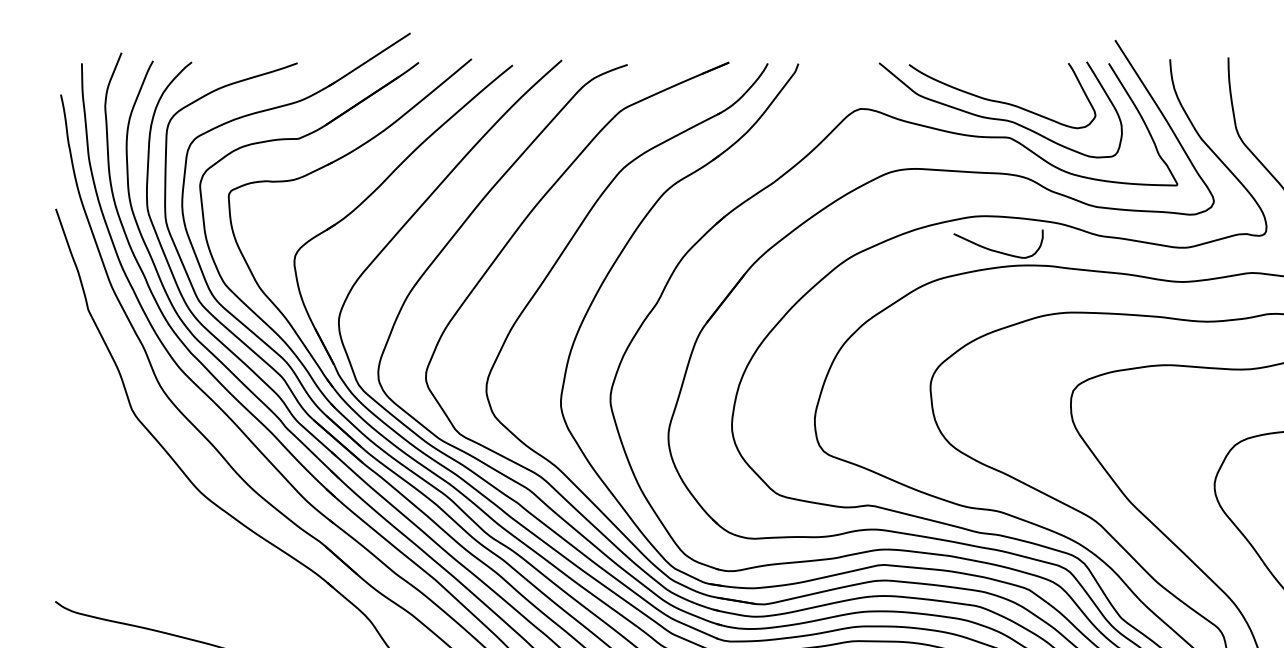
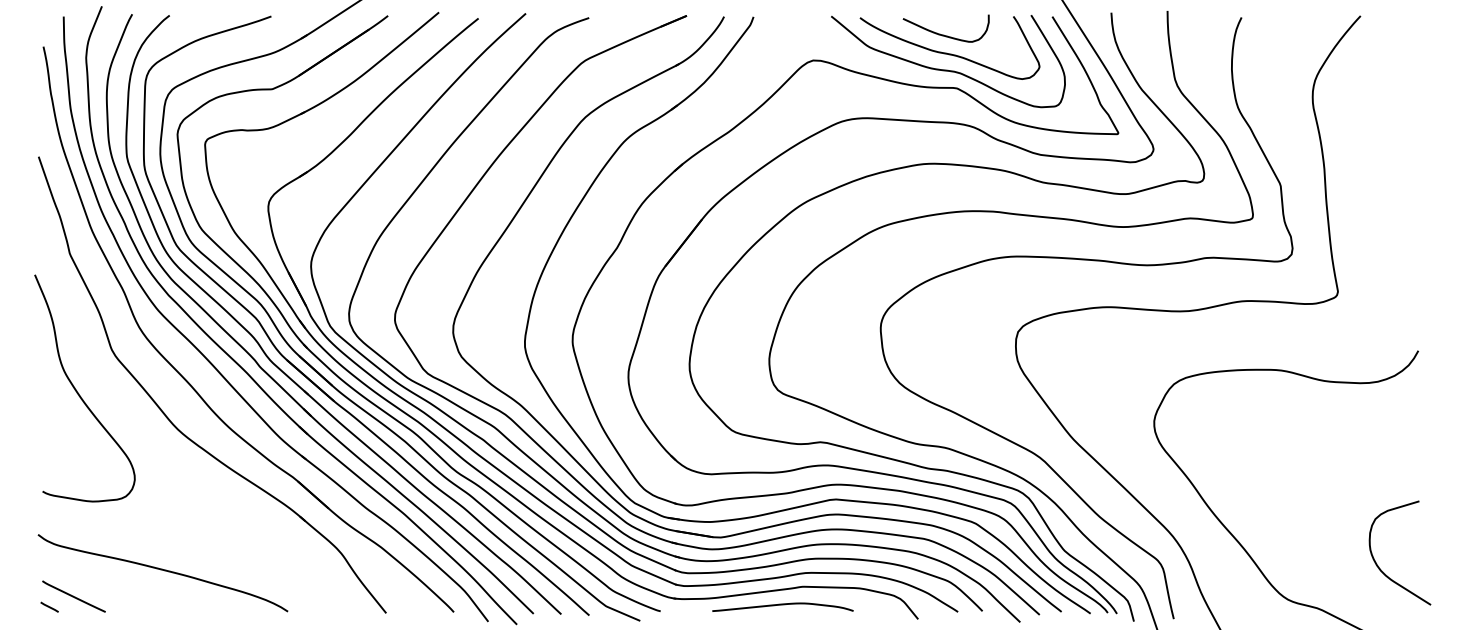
curve: (996, 250) -> (944, 34), moved
curve: (98, 454) -> (79, 393), added

